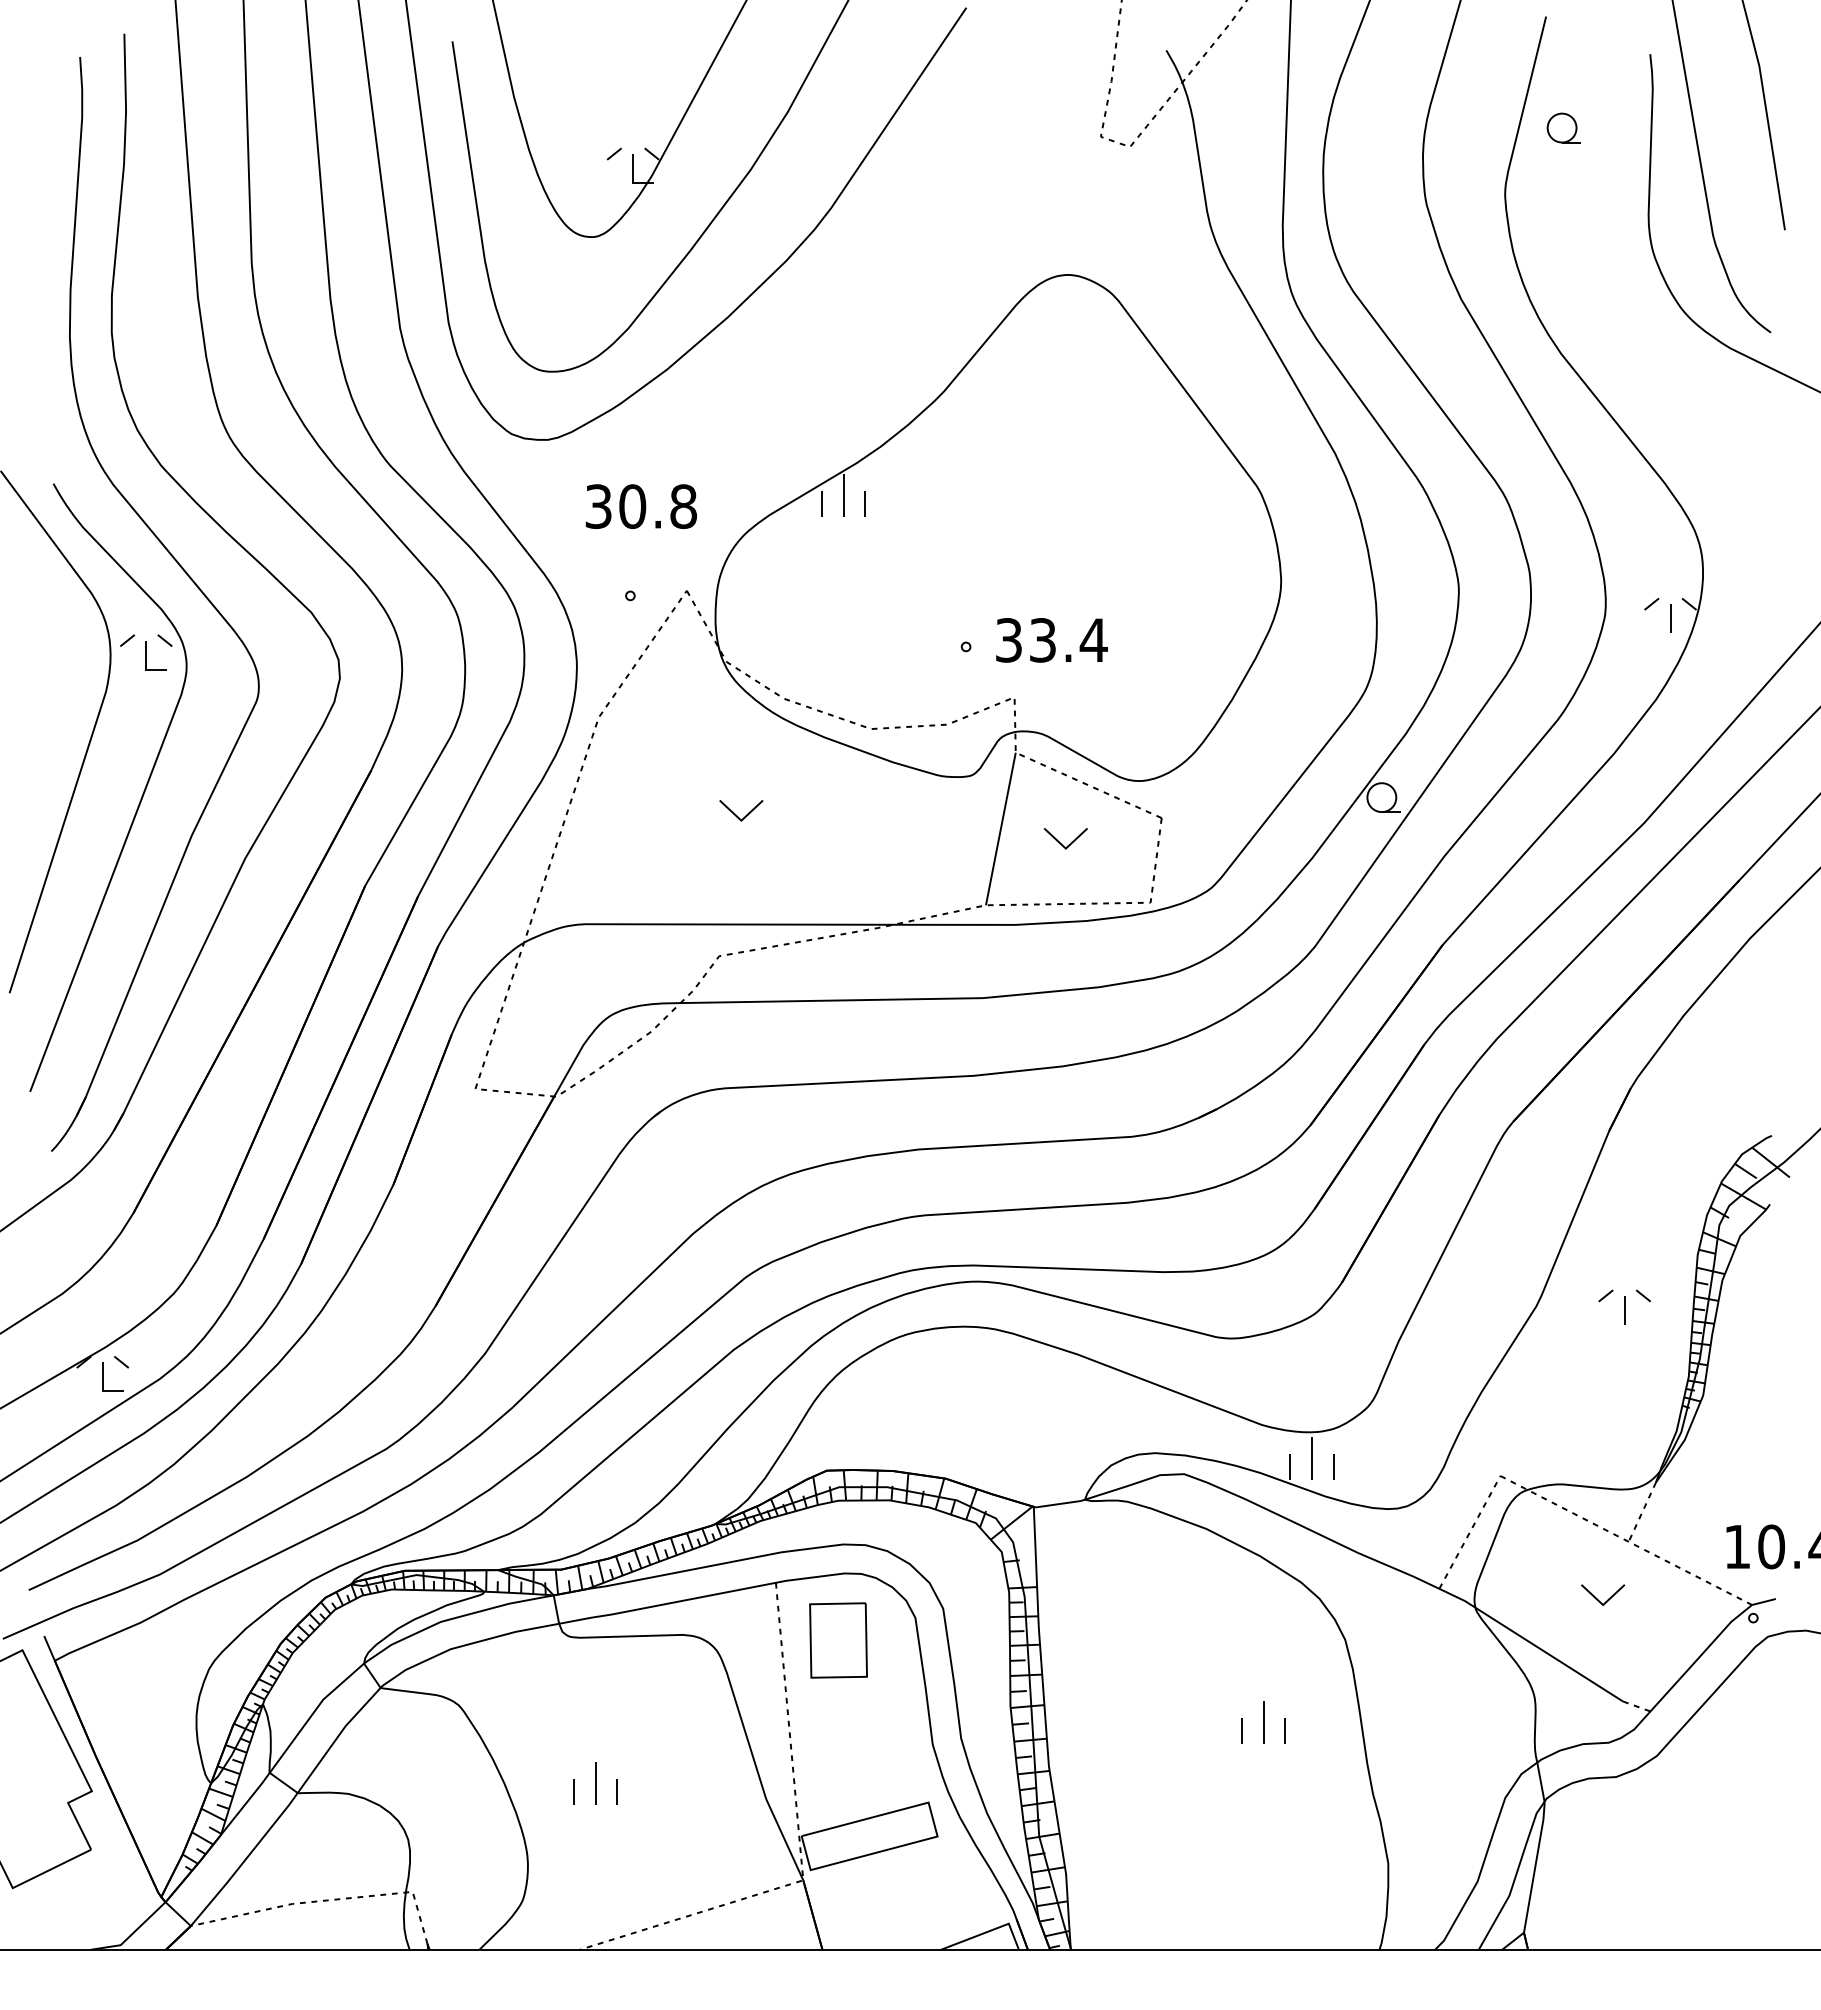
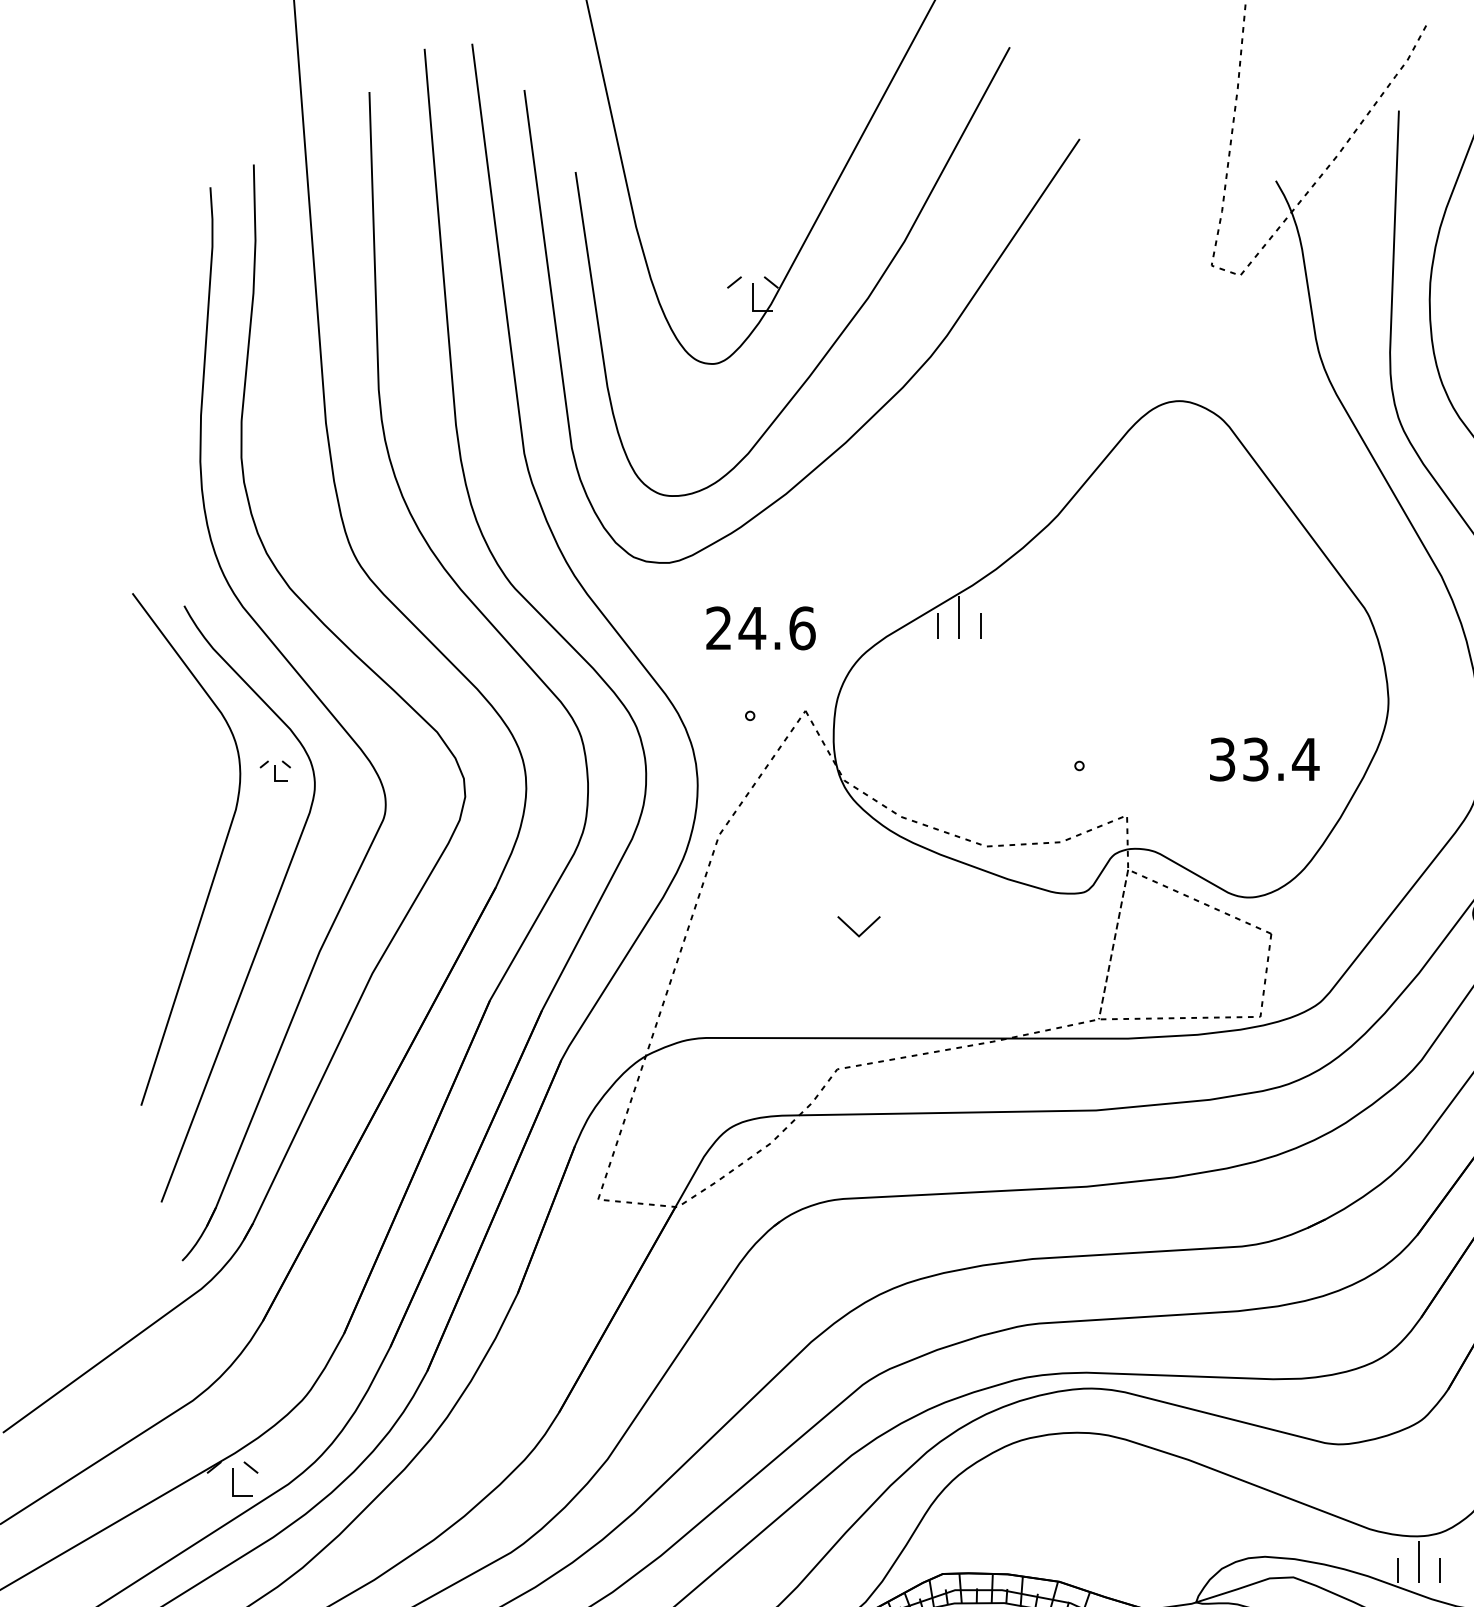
text: (641, 506) -> (761, 628), 30.8 -> 24.6
text: (1051, 640) -> (1264, 759), moved
part: (146, 652) -> (275, 771), size x0.6
line: (1000, 829) -> (1113, 945), solid -> dashed
part: (1060, 842) -> (1172, 957), removed

